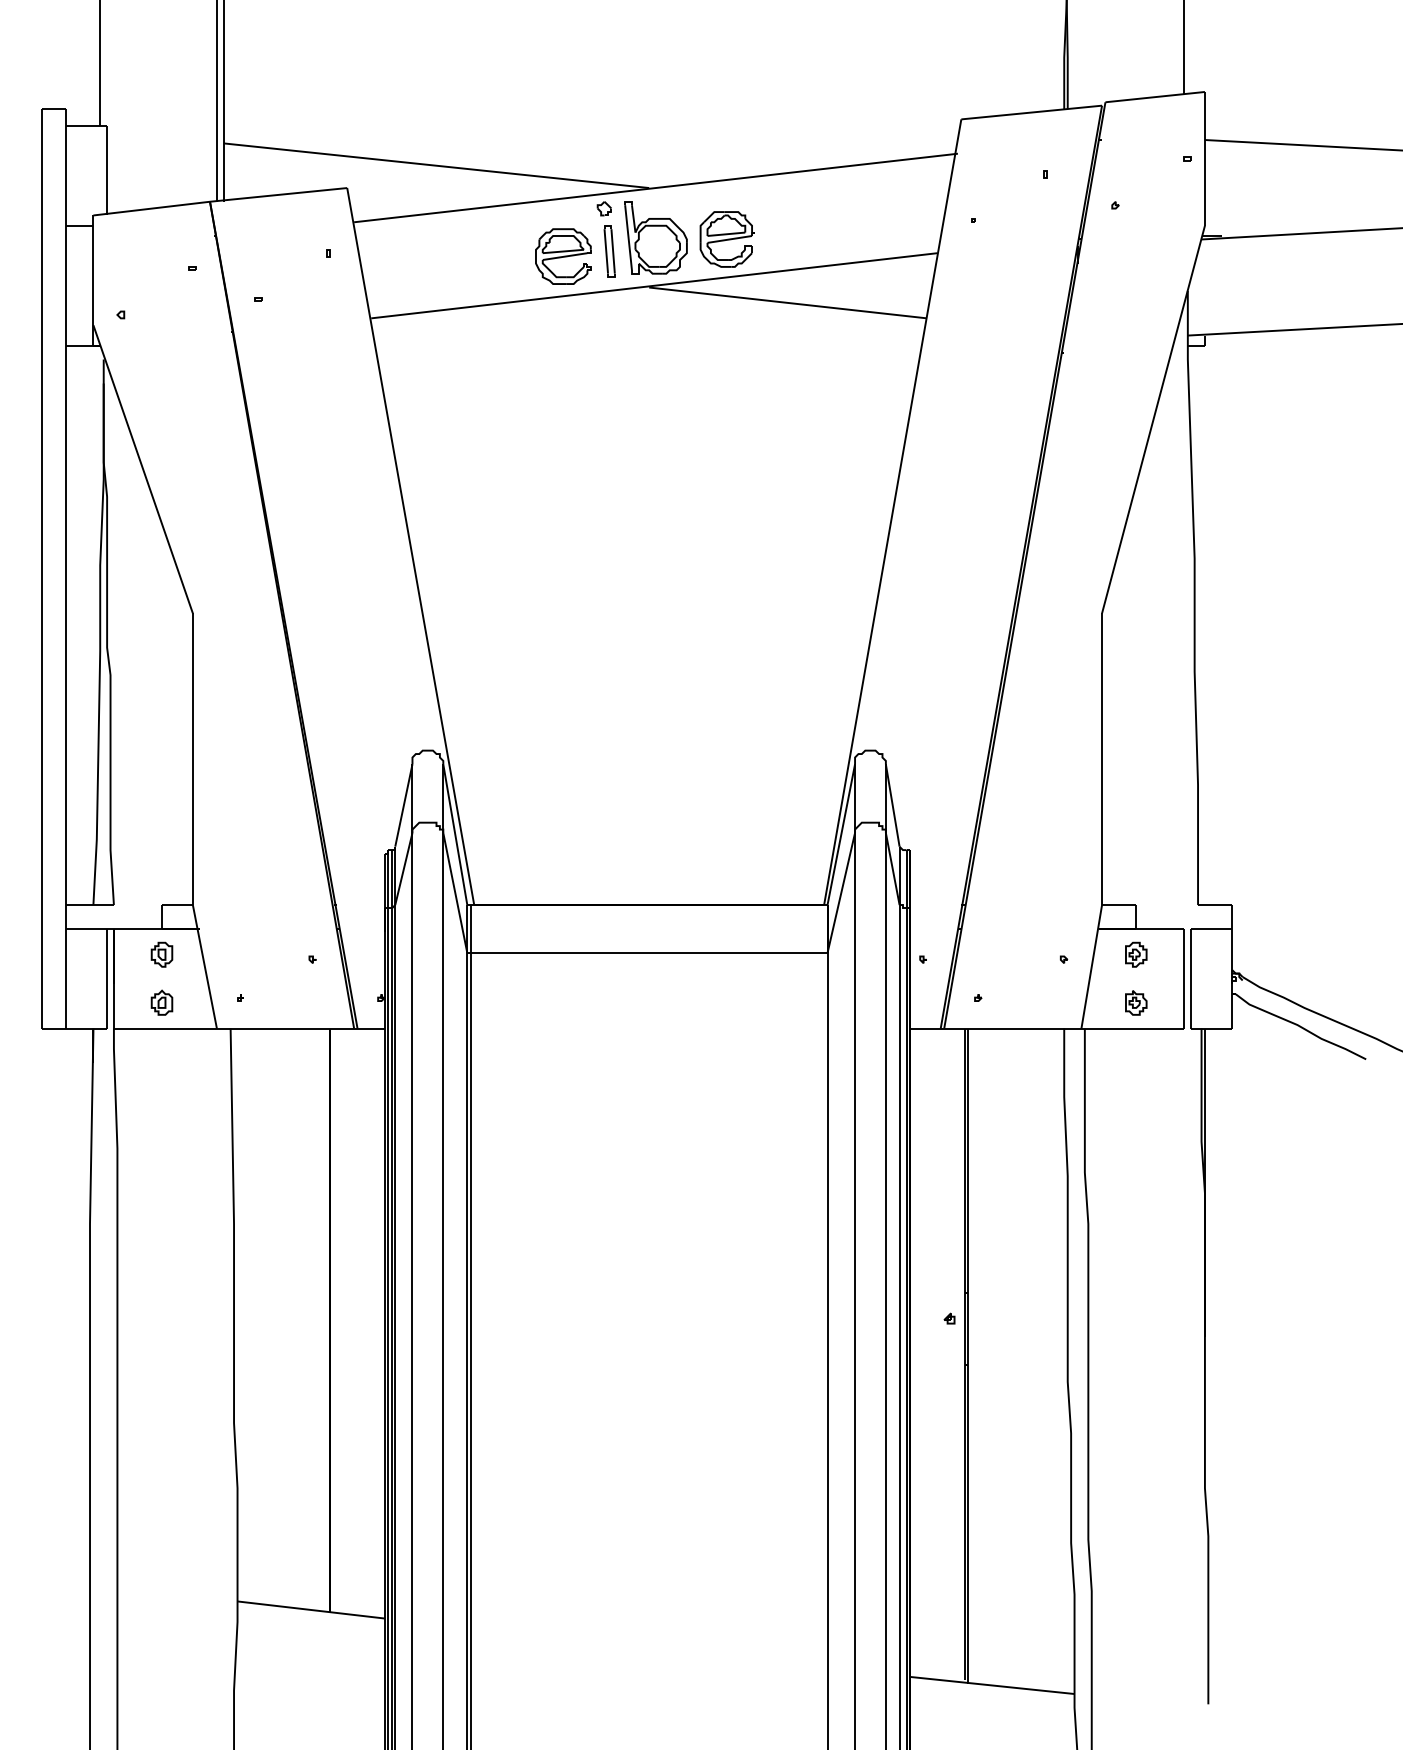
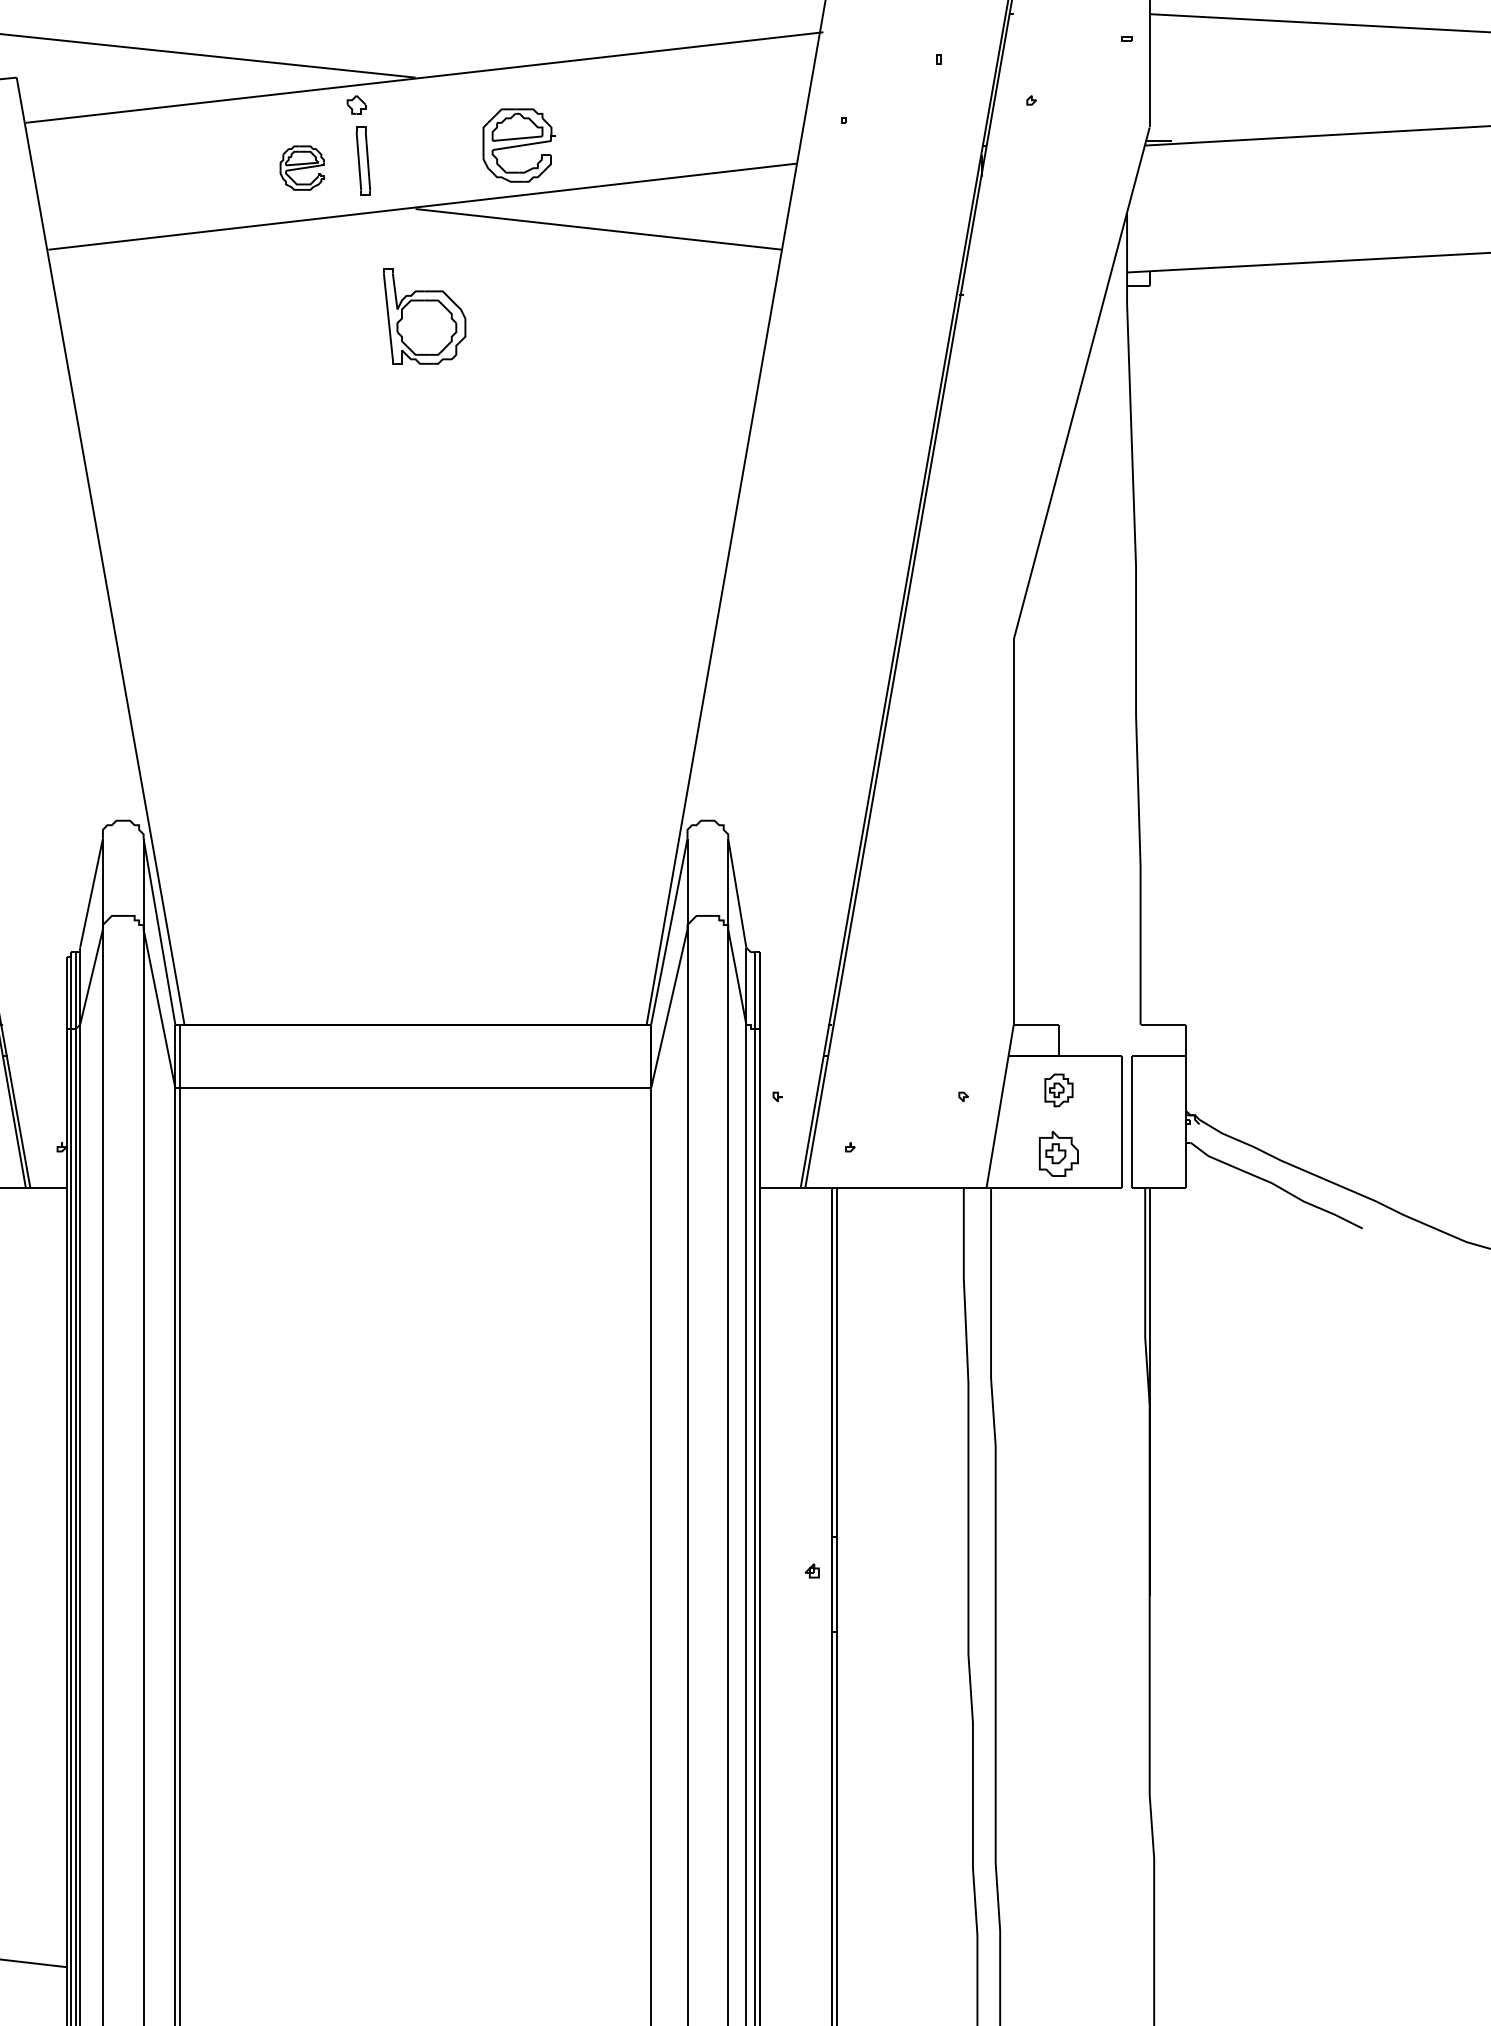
part: (655, 237) -> (423, 315), moved
part: (563, 256) -> (302, 168), size x0.6
part: (1136, 1002) -> (1059, 1153), size x1.4

